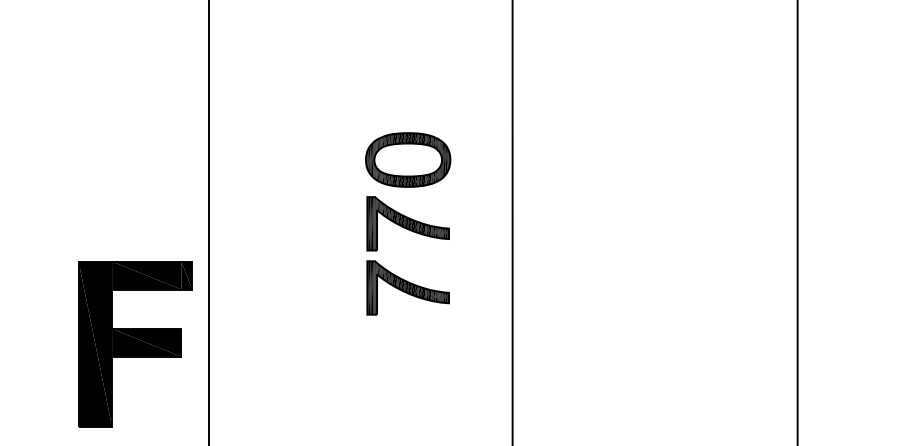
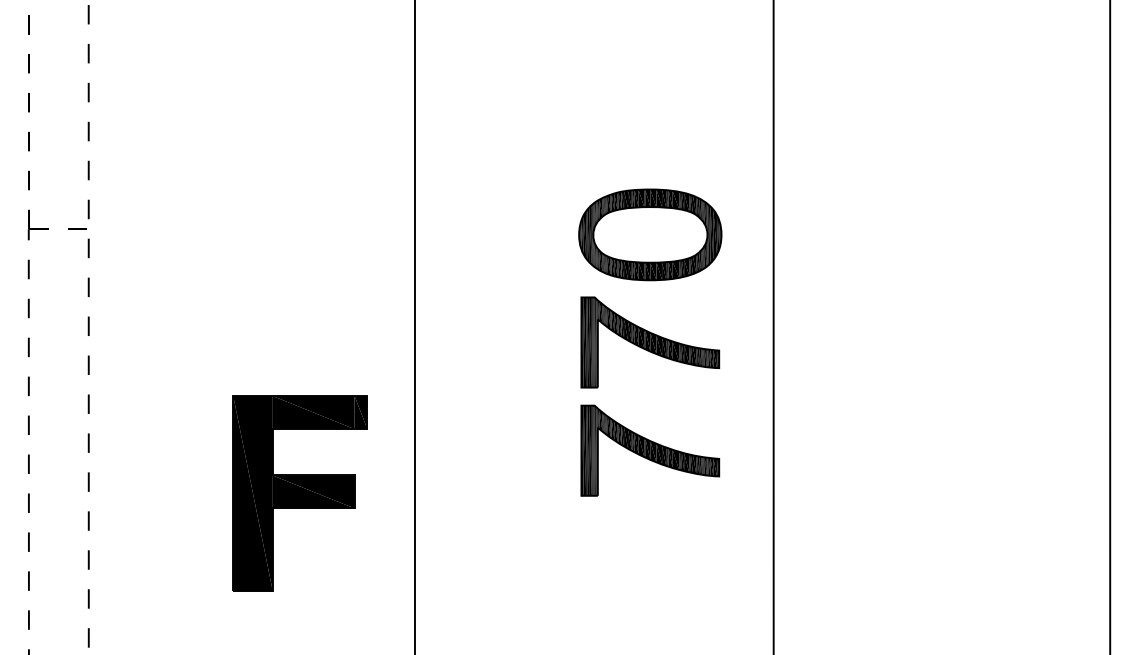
part: (408, 223) -> (650, 342), size x1.43
part: (134, 344) -> (299, 493), moved

